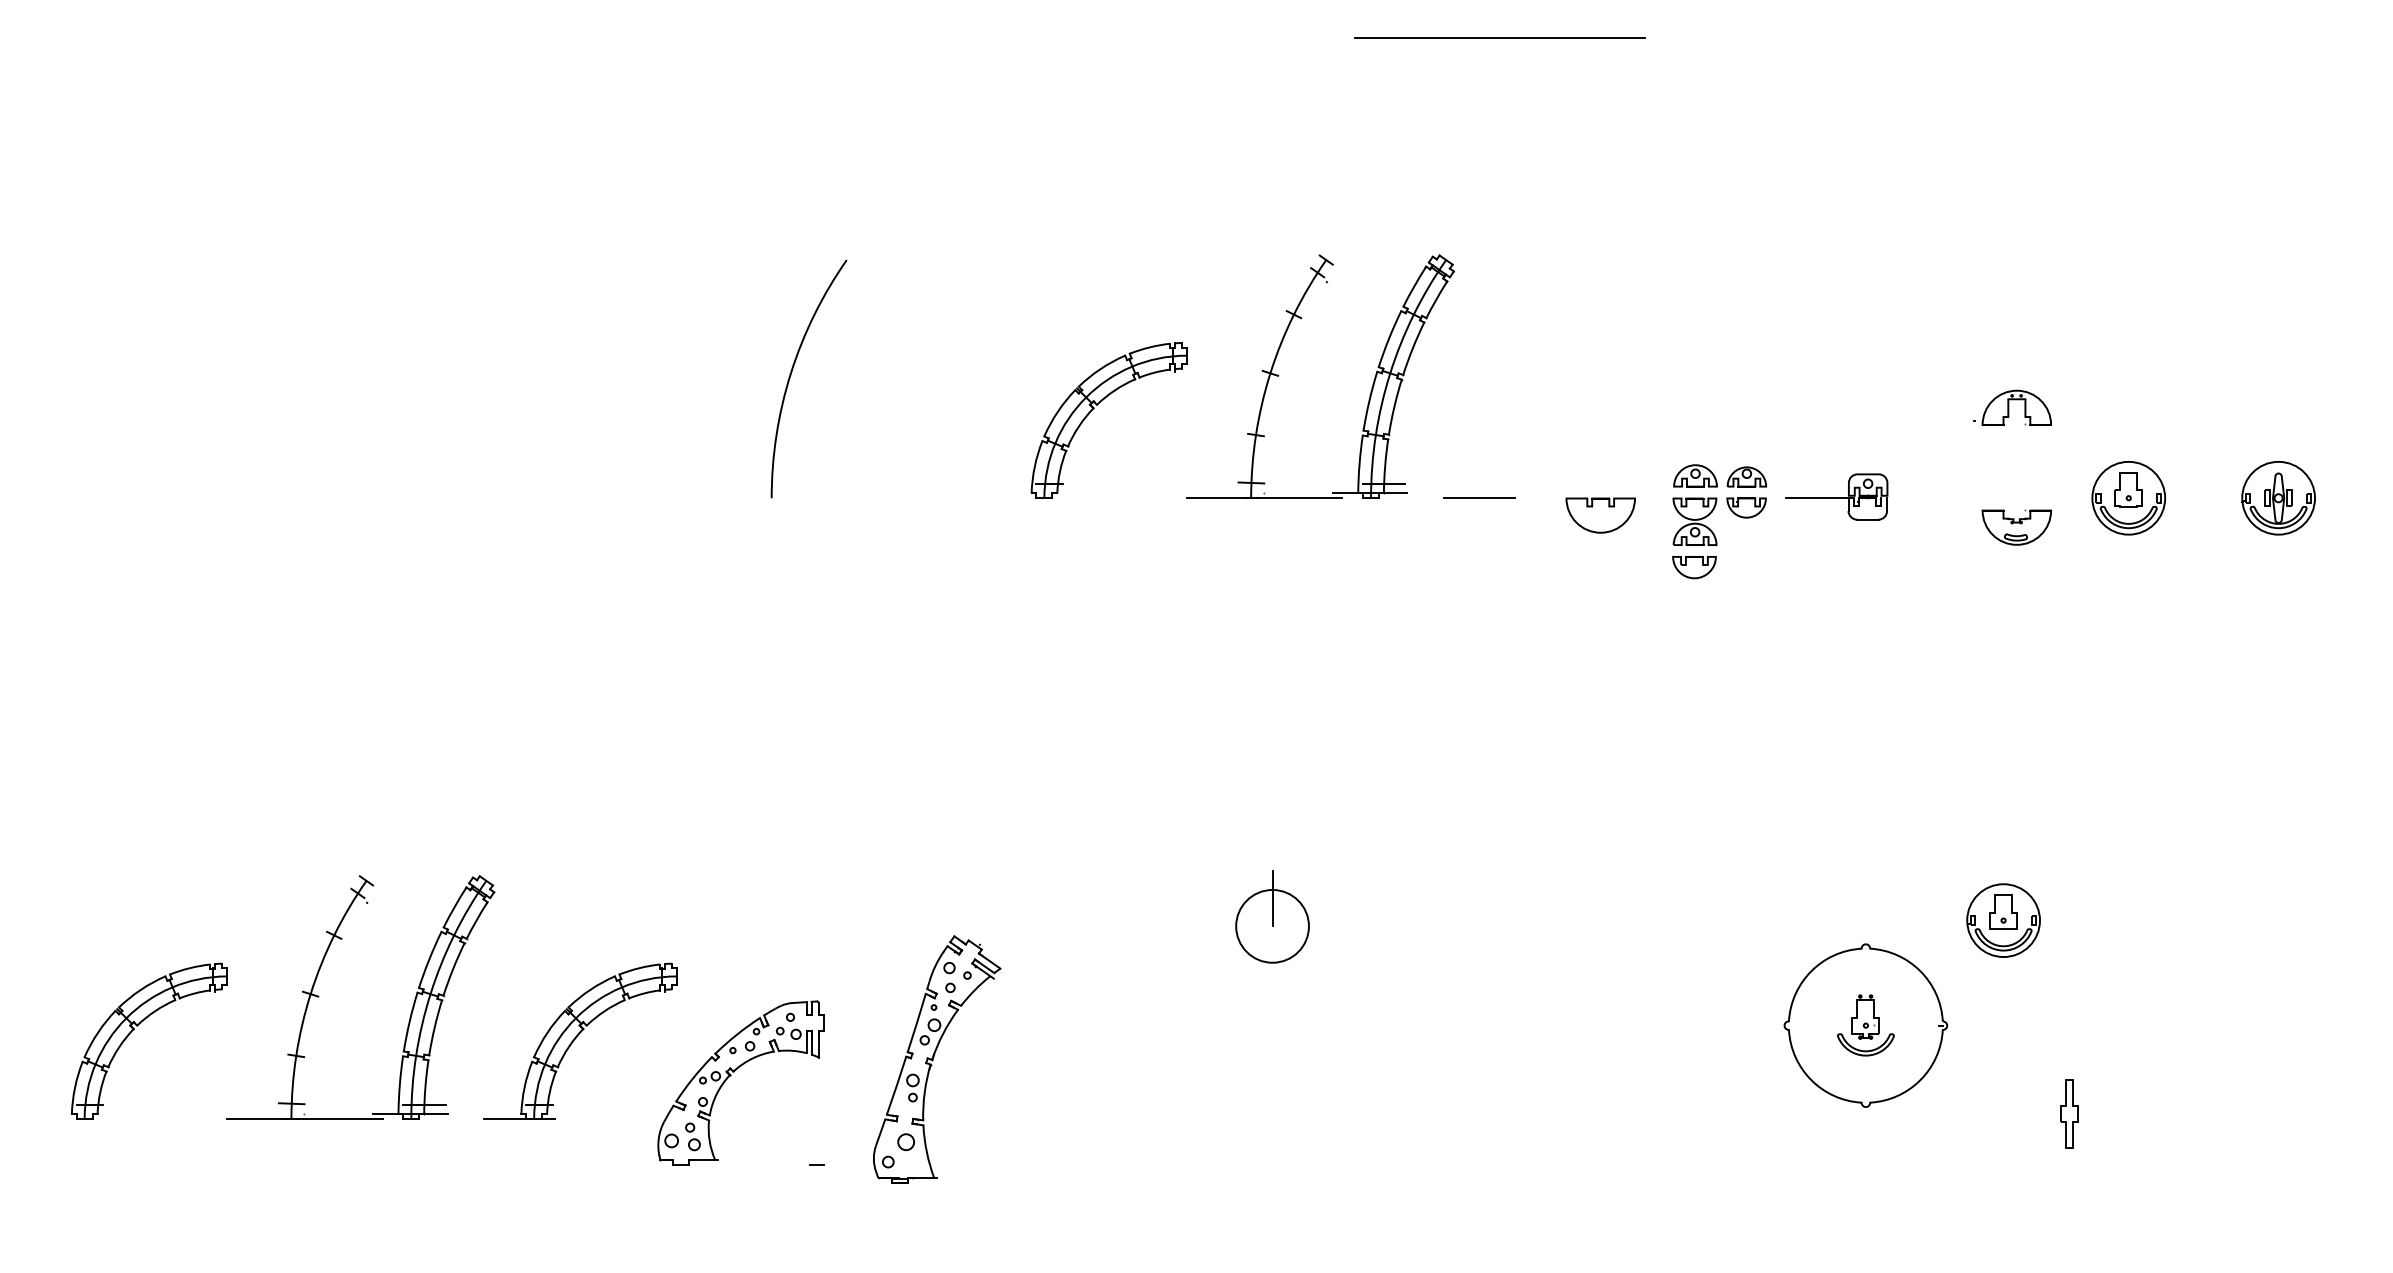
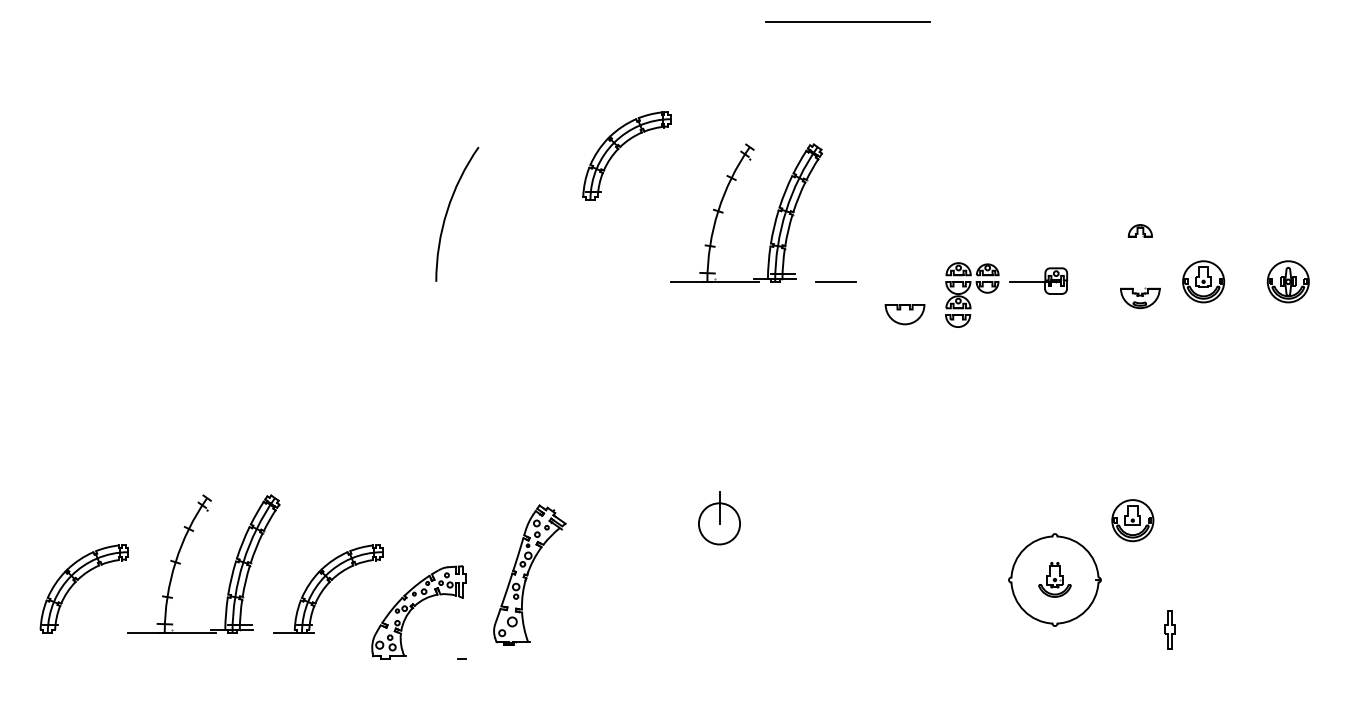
part: (1097, 407) -> (620, 148), moved
part: (2017, 407) -> (1140, 230), size x0.6
part: (1599, 515) -> (904, 314), moved
part: (936, 1058) -> (529, 574), moved

